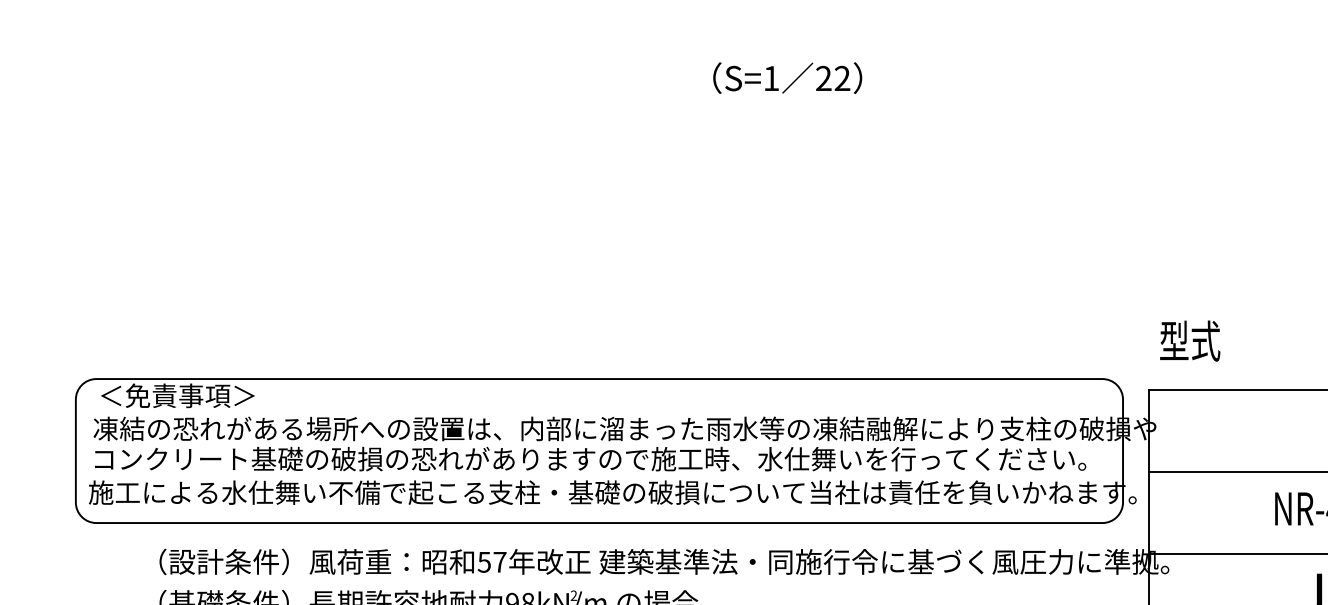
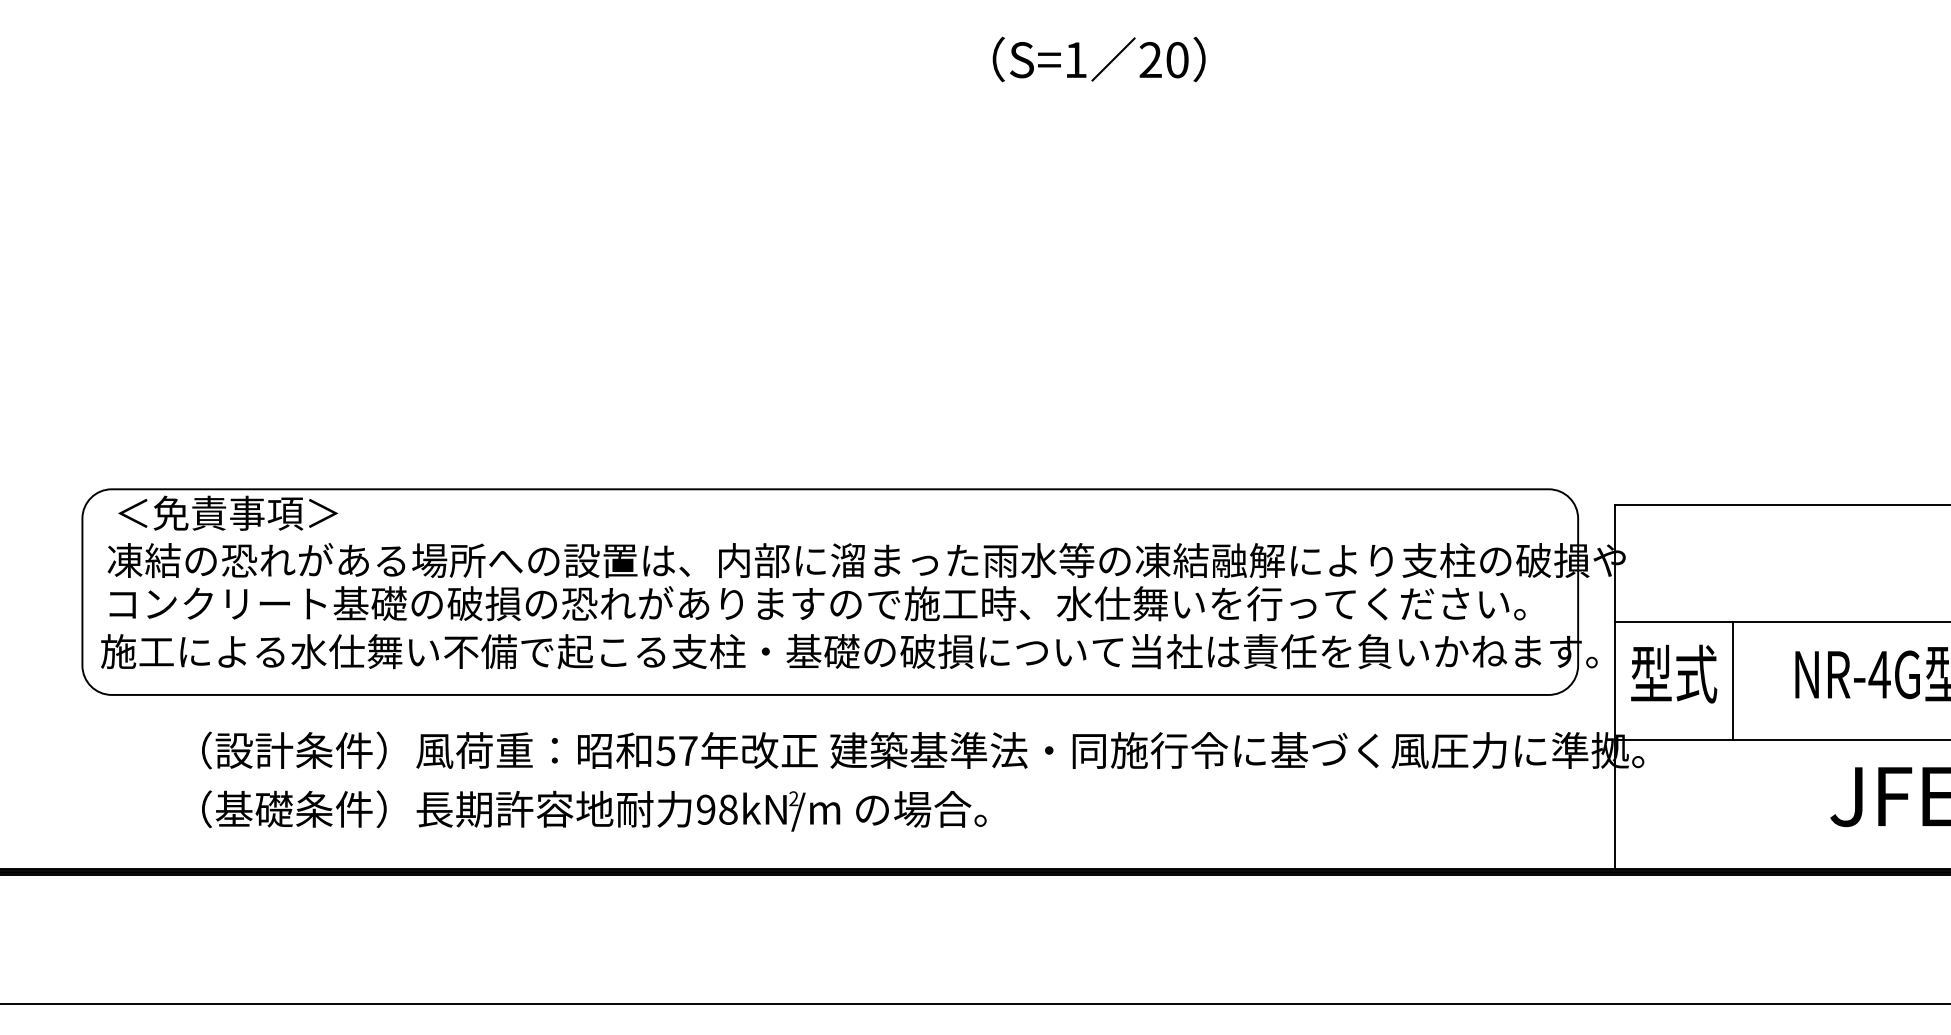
text: (842, 78) -> (1177, 60), 22 -> 20
text: (1190, 340) -> (1674, 673), moved
line: (1231, 512) -> (1732, 680), added

